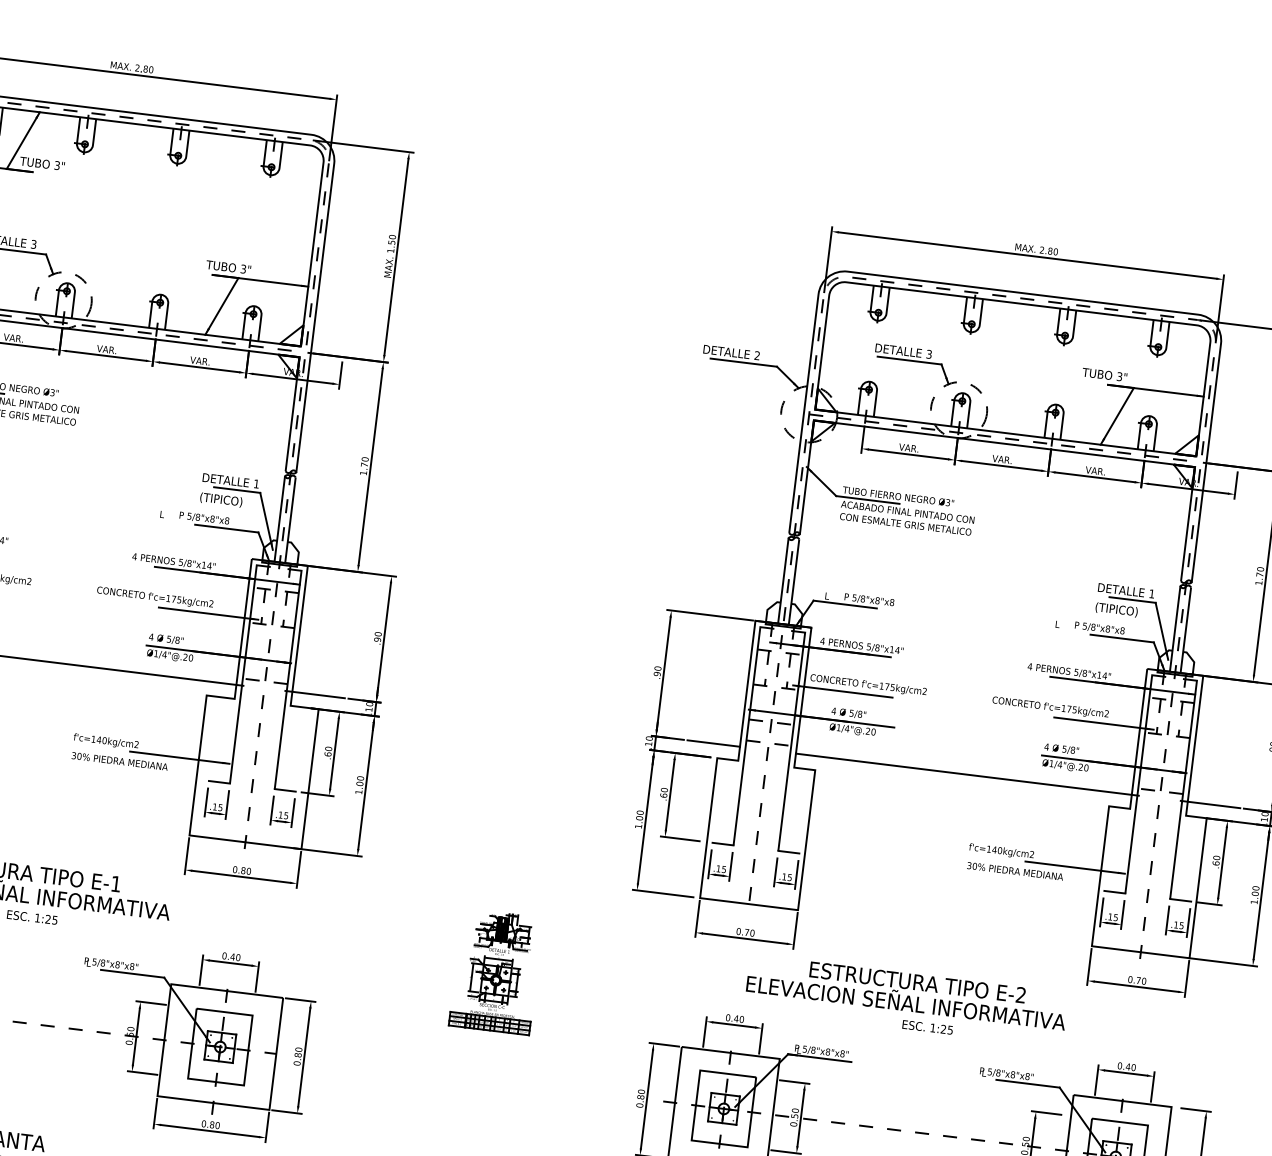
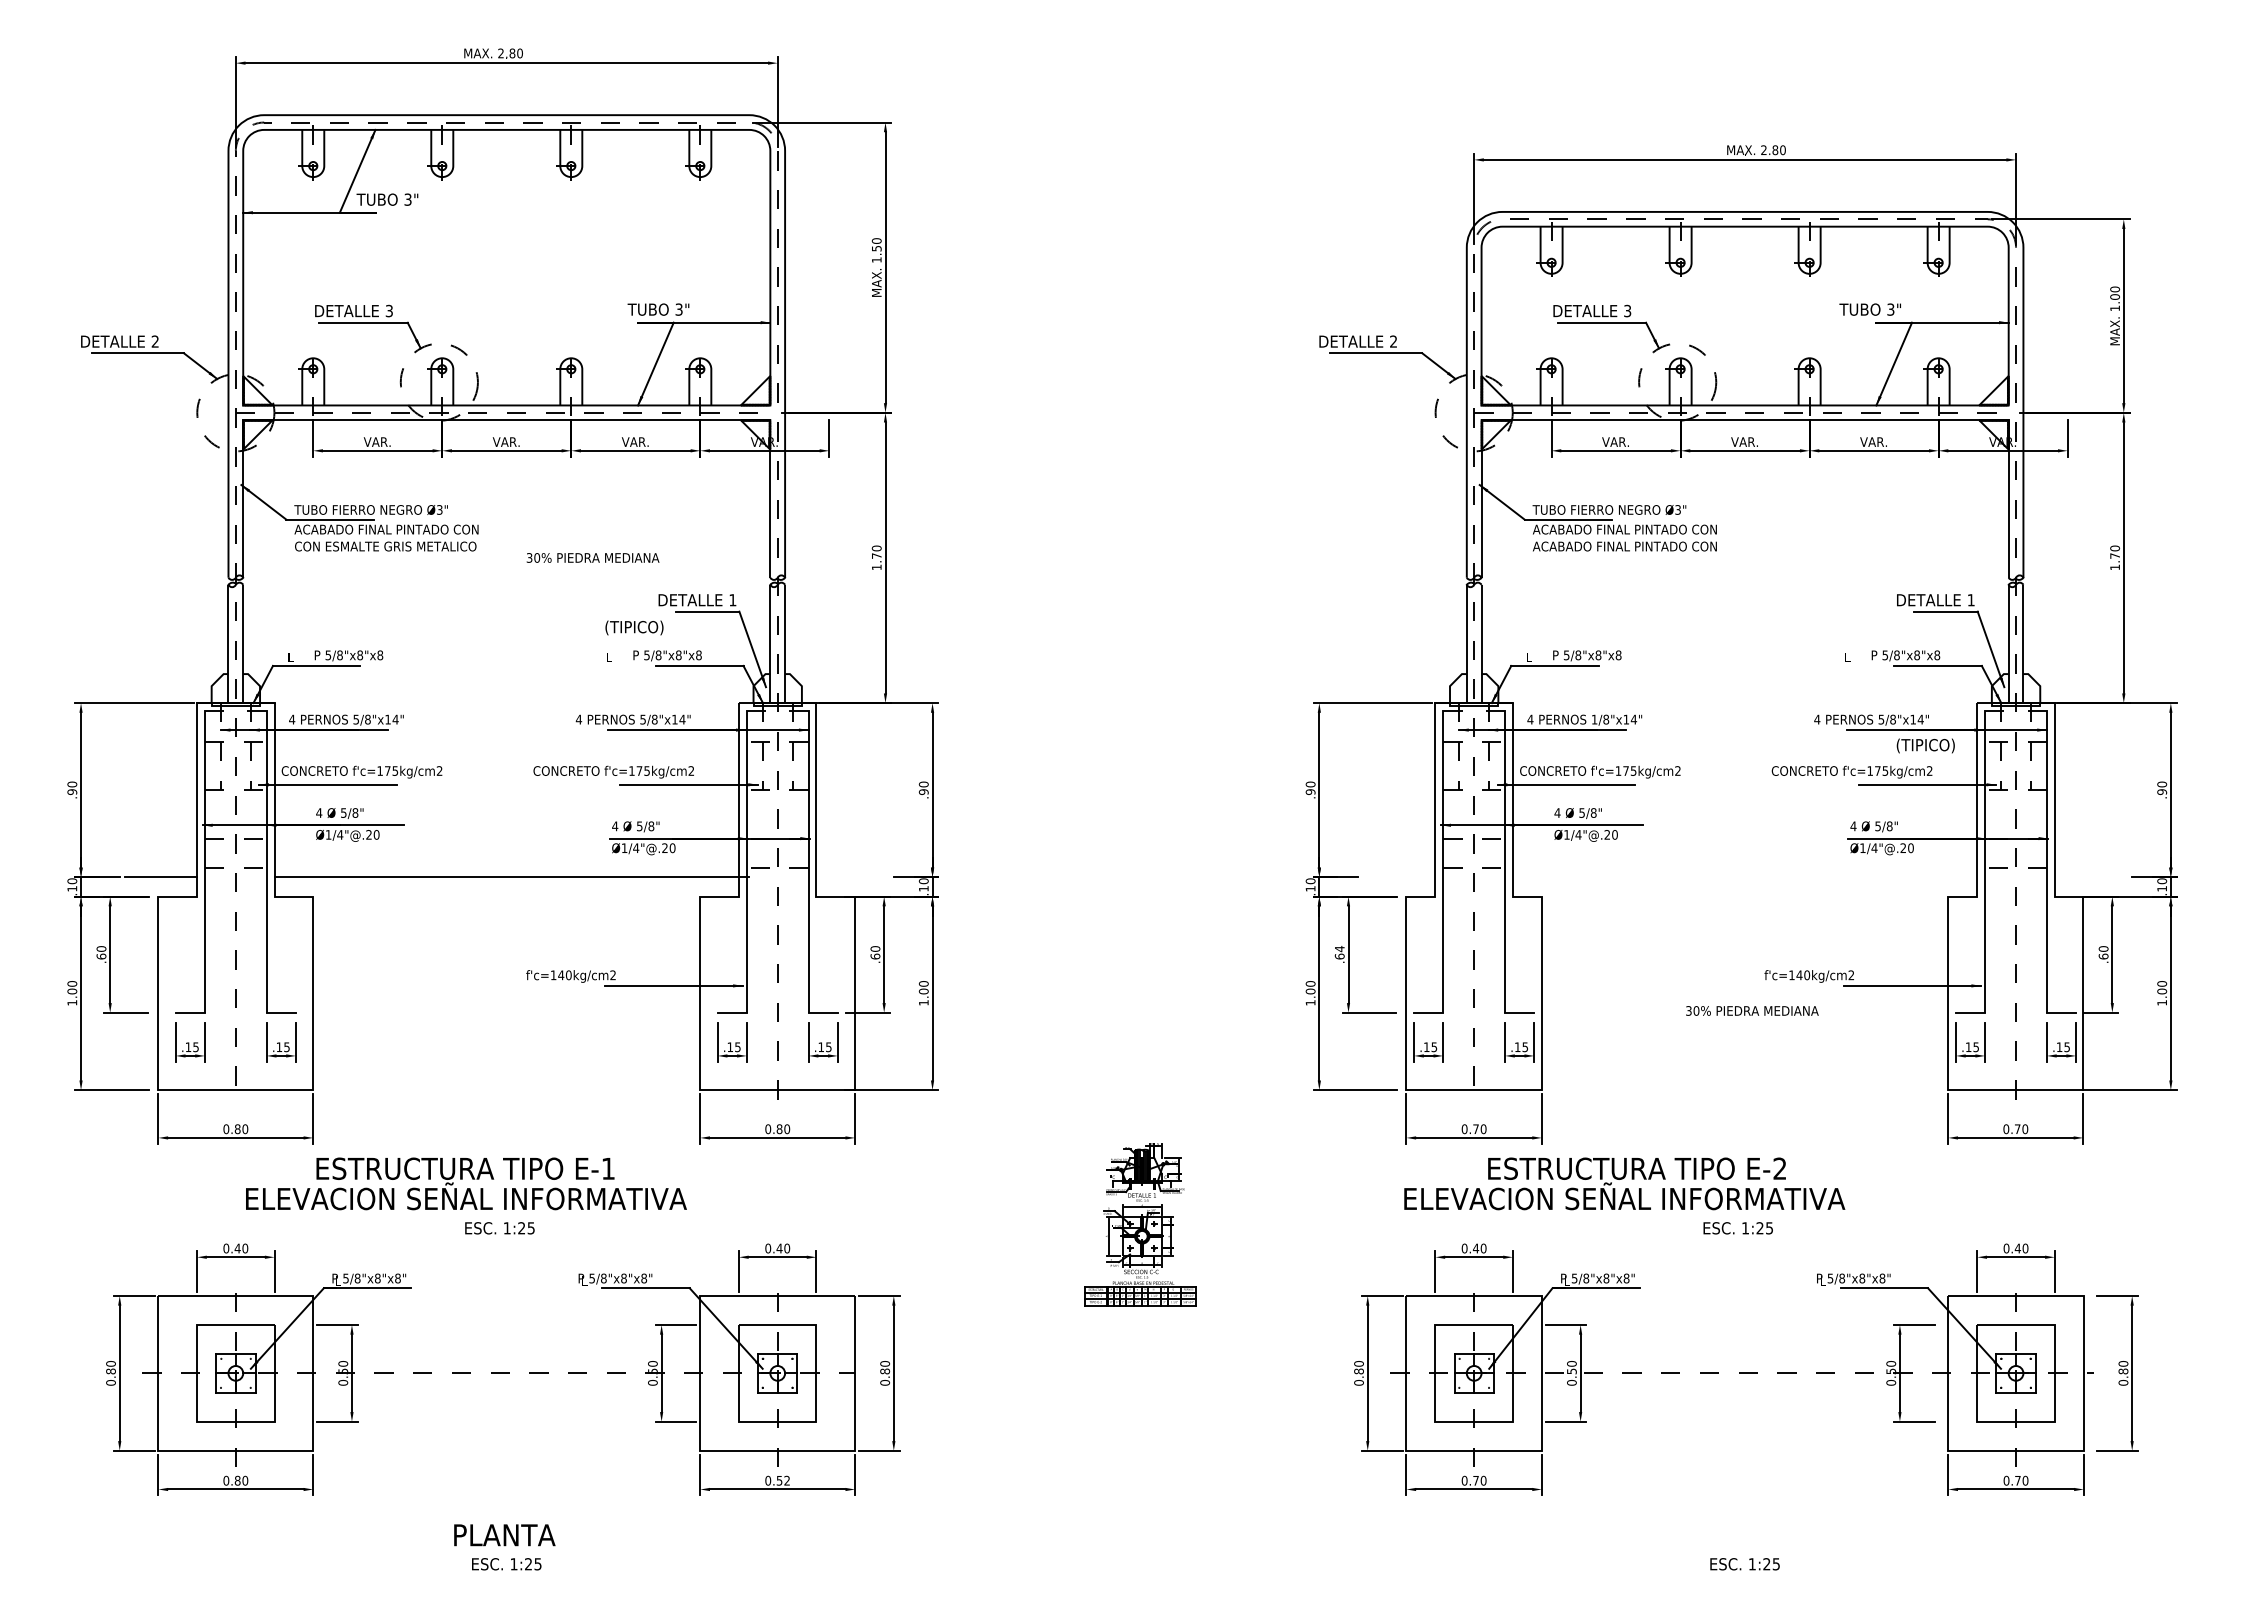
text: (221, 499) -> (634, 627), moved
text: (906, 524) -> (1624, 546), CON ESMALTE GRIS METALICO -> ACABADO FINAL PINTADO CON
text: (1116, 609) -> (1925, 745), moved
text: (868, 646) -> (1594, 719), 5/8"x14" -> 1/8"x14"
line: (314, 694) -> (847, 877), removed
line: (713, 743) -> (1398, 877), removed
text: (119, 761) -> (592, 557), moved
line: (967, 774) -> (1749, 877), removed
text: (664, 790) -> (1339, 949), .60 -> .64
line: (1210, 804) -> (2086, 877), removed
text: (1015, 871) -> (1752, 1010), moved
text: (907, 992) -> (1624, 1183), moved
text: (215, 1125) -> (783, 1480), 0.80 -> 0.52

